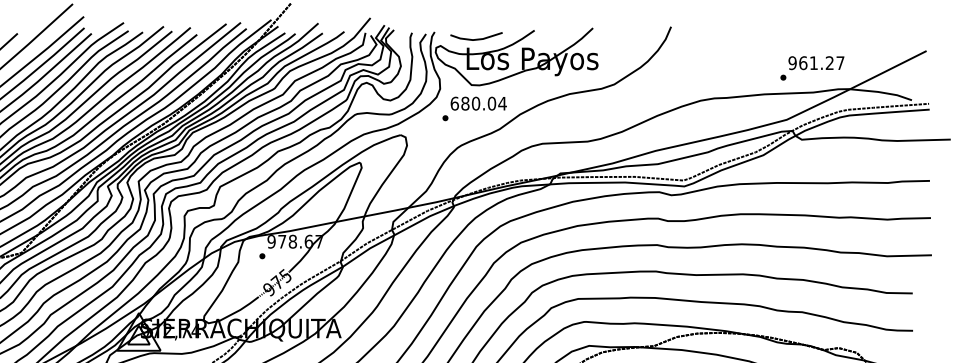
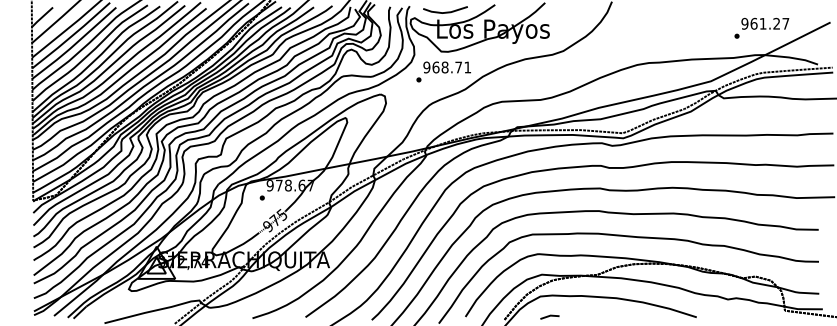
text: (811, 67) -> (761, 27), moved
text: (478, 103) -> (447, 67), 680.04 -> 968.71

